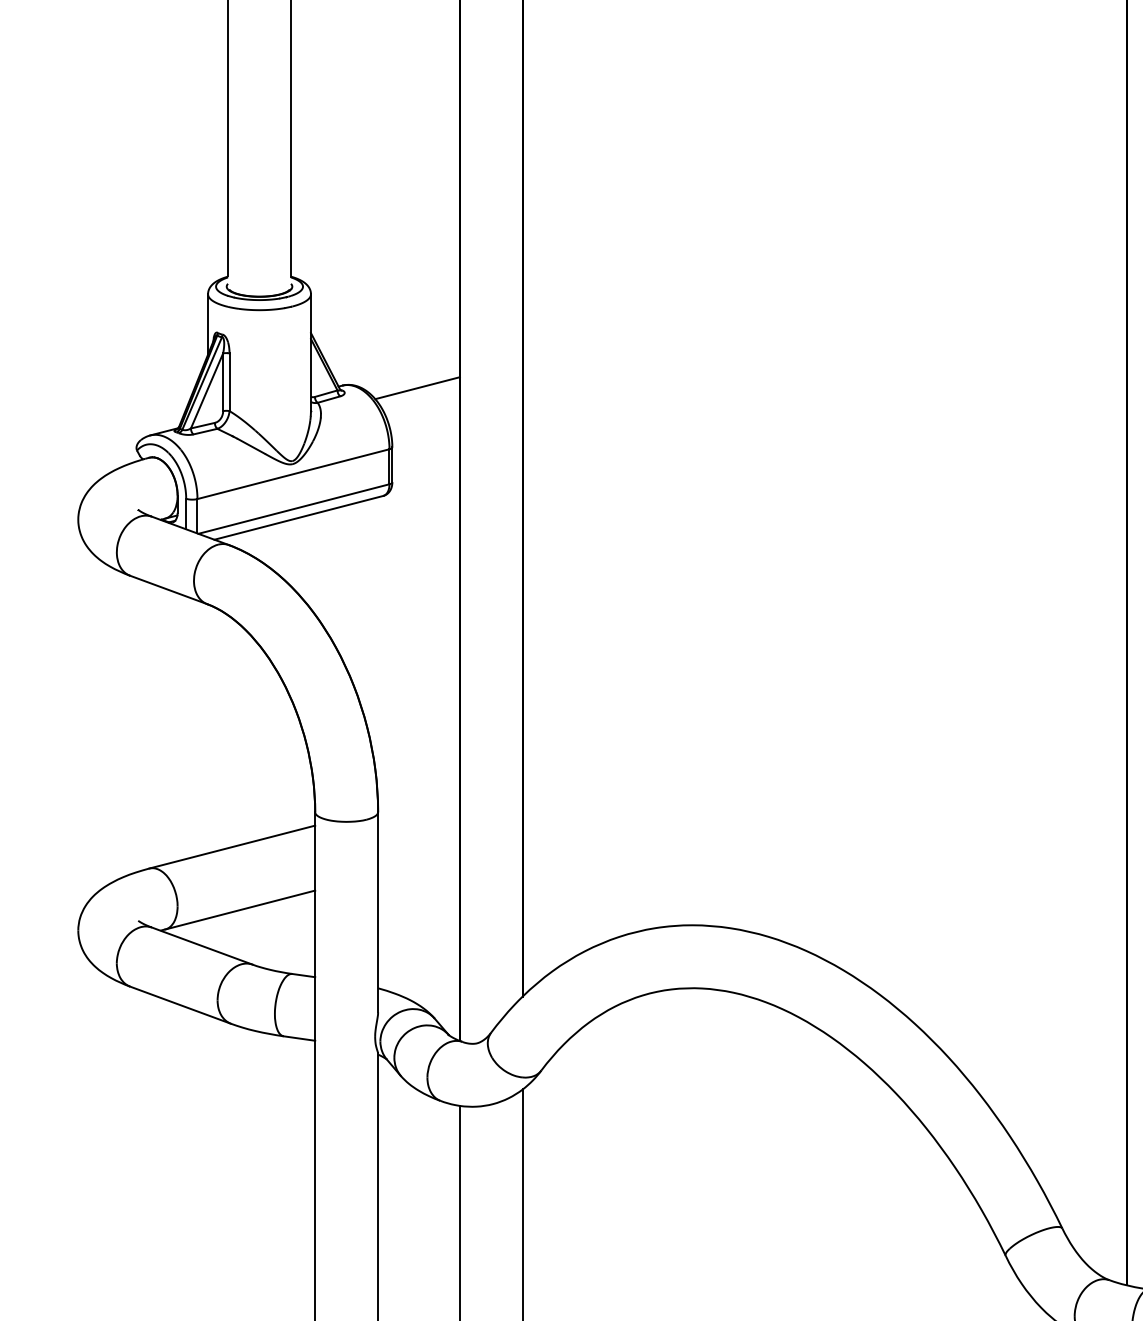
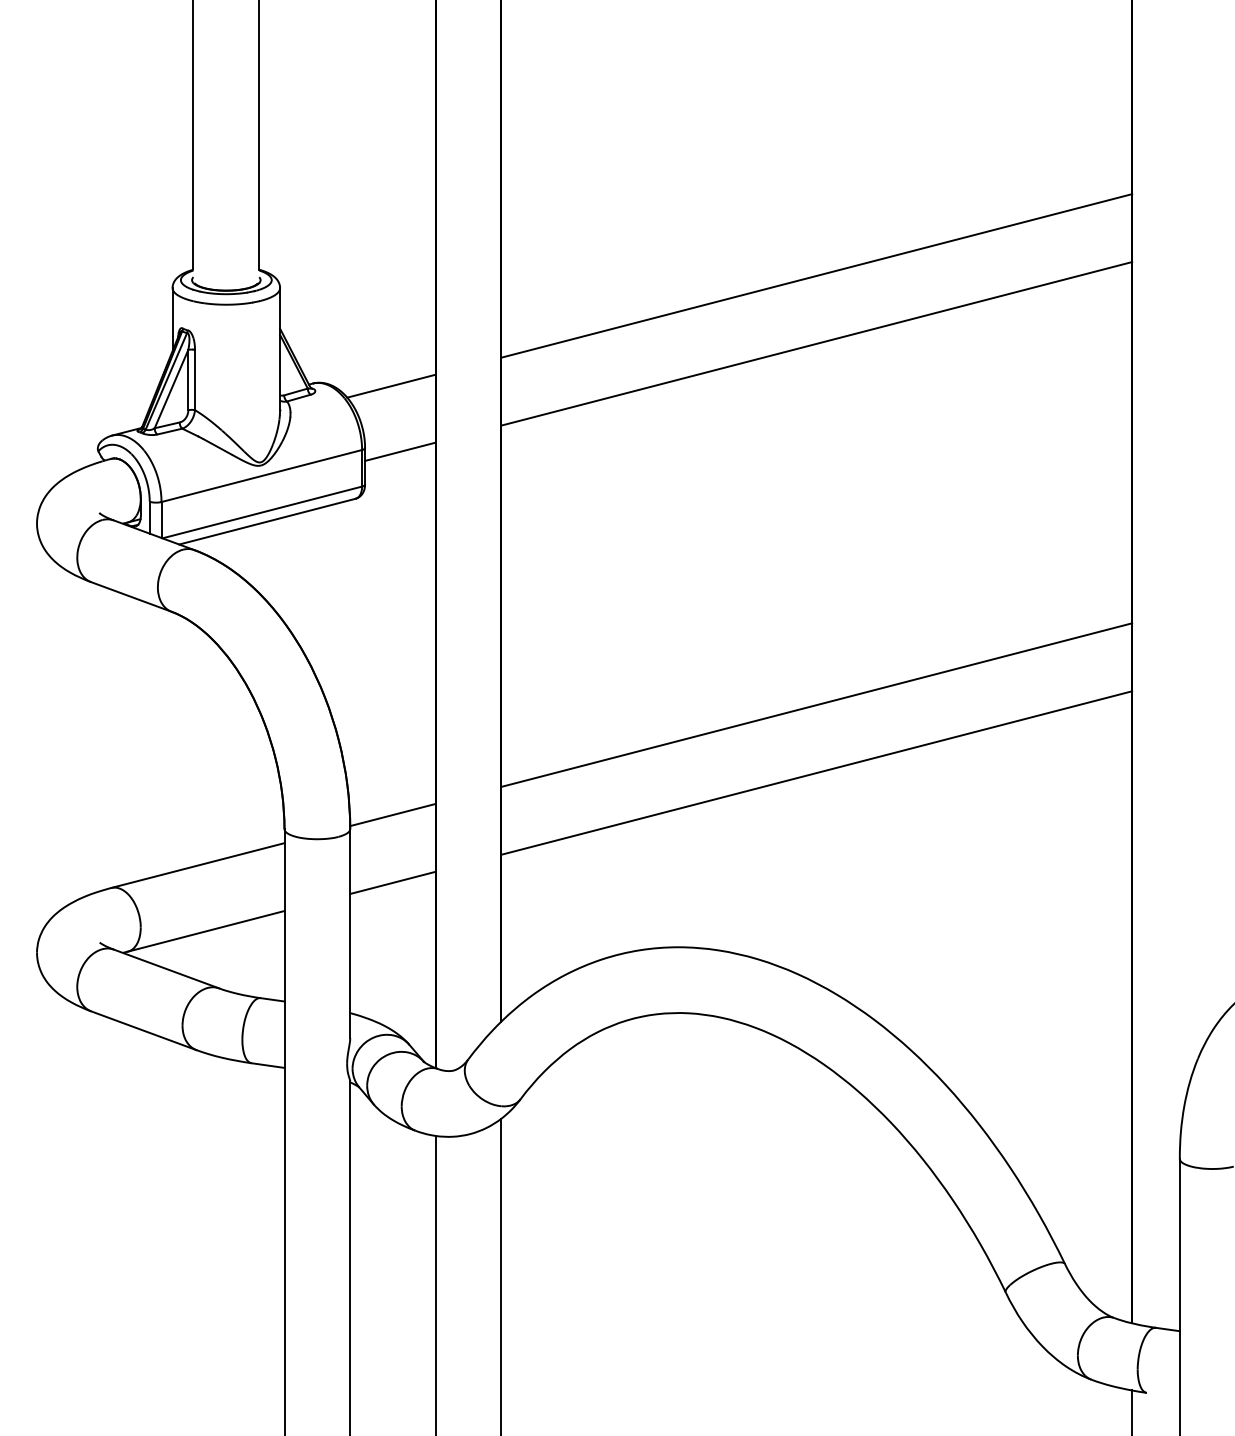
line: (824, 282) -> (816, 275), added
line: (824, 347) -> (816, 343), added
line: (426, 450) -> (400, 451), added
line: (824, 692) -> (816, 704), added
line: (824, 757) -> (816, 772), added
line: (418, 798) -> (392, 814), added
line: (418, 863) -> (392, 882), added

